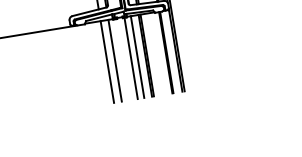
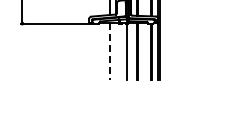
line: (137, 56) -> (131, 51), removed
line: (114, 60) -> (115, 51), removed
line: (107, 61) -> (110, 51), solid -> dashed

